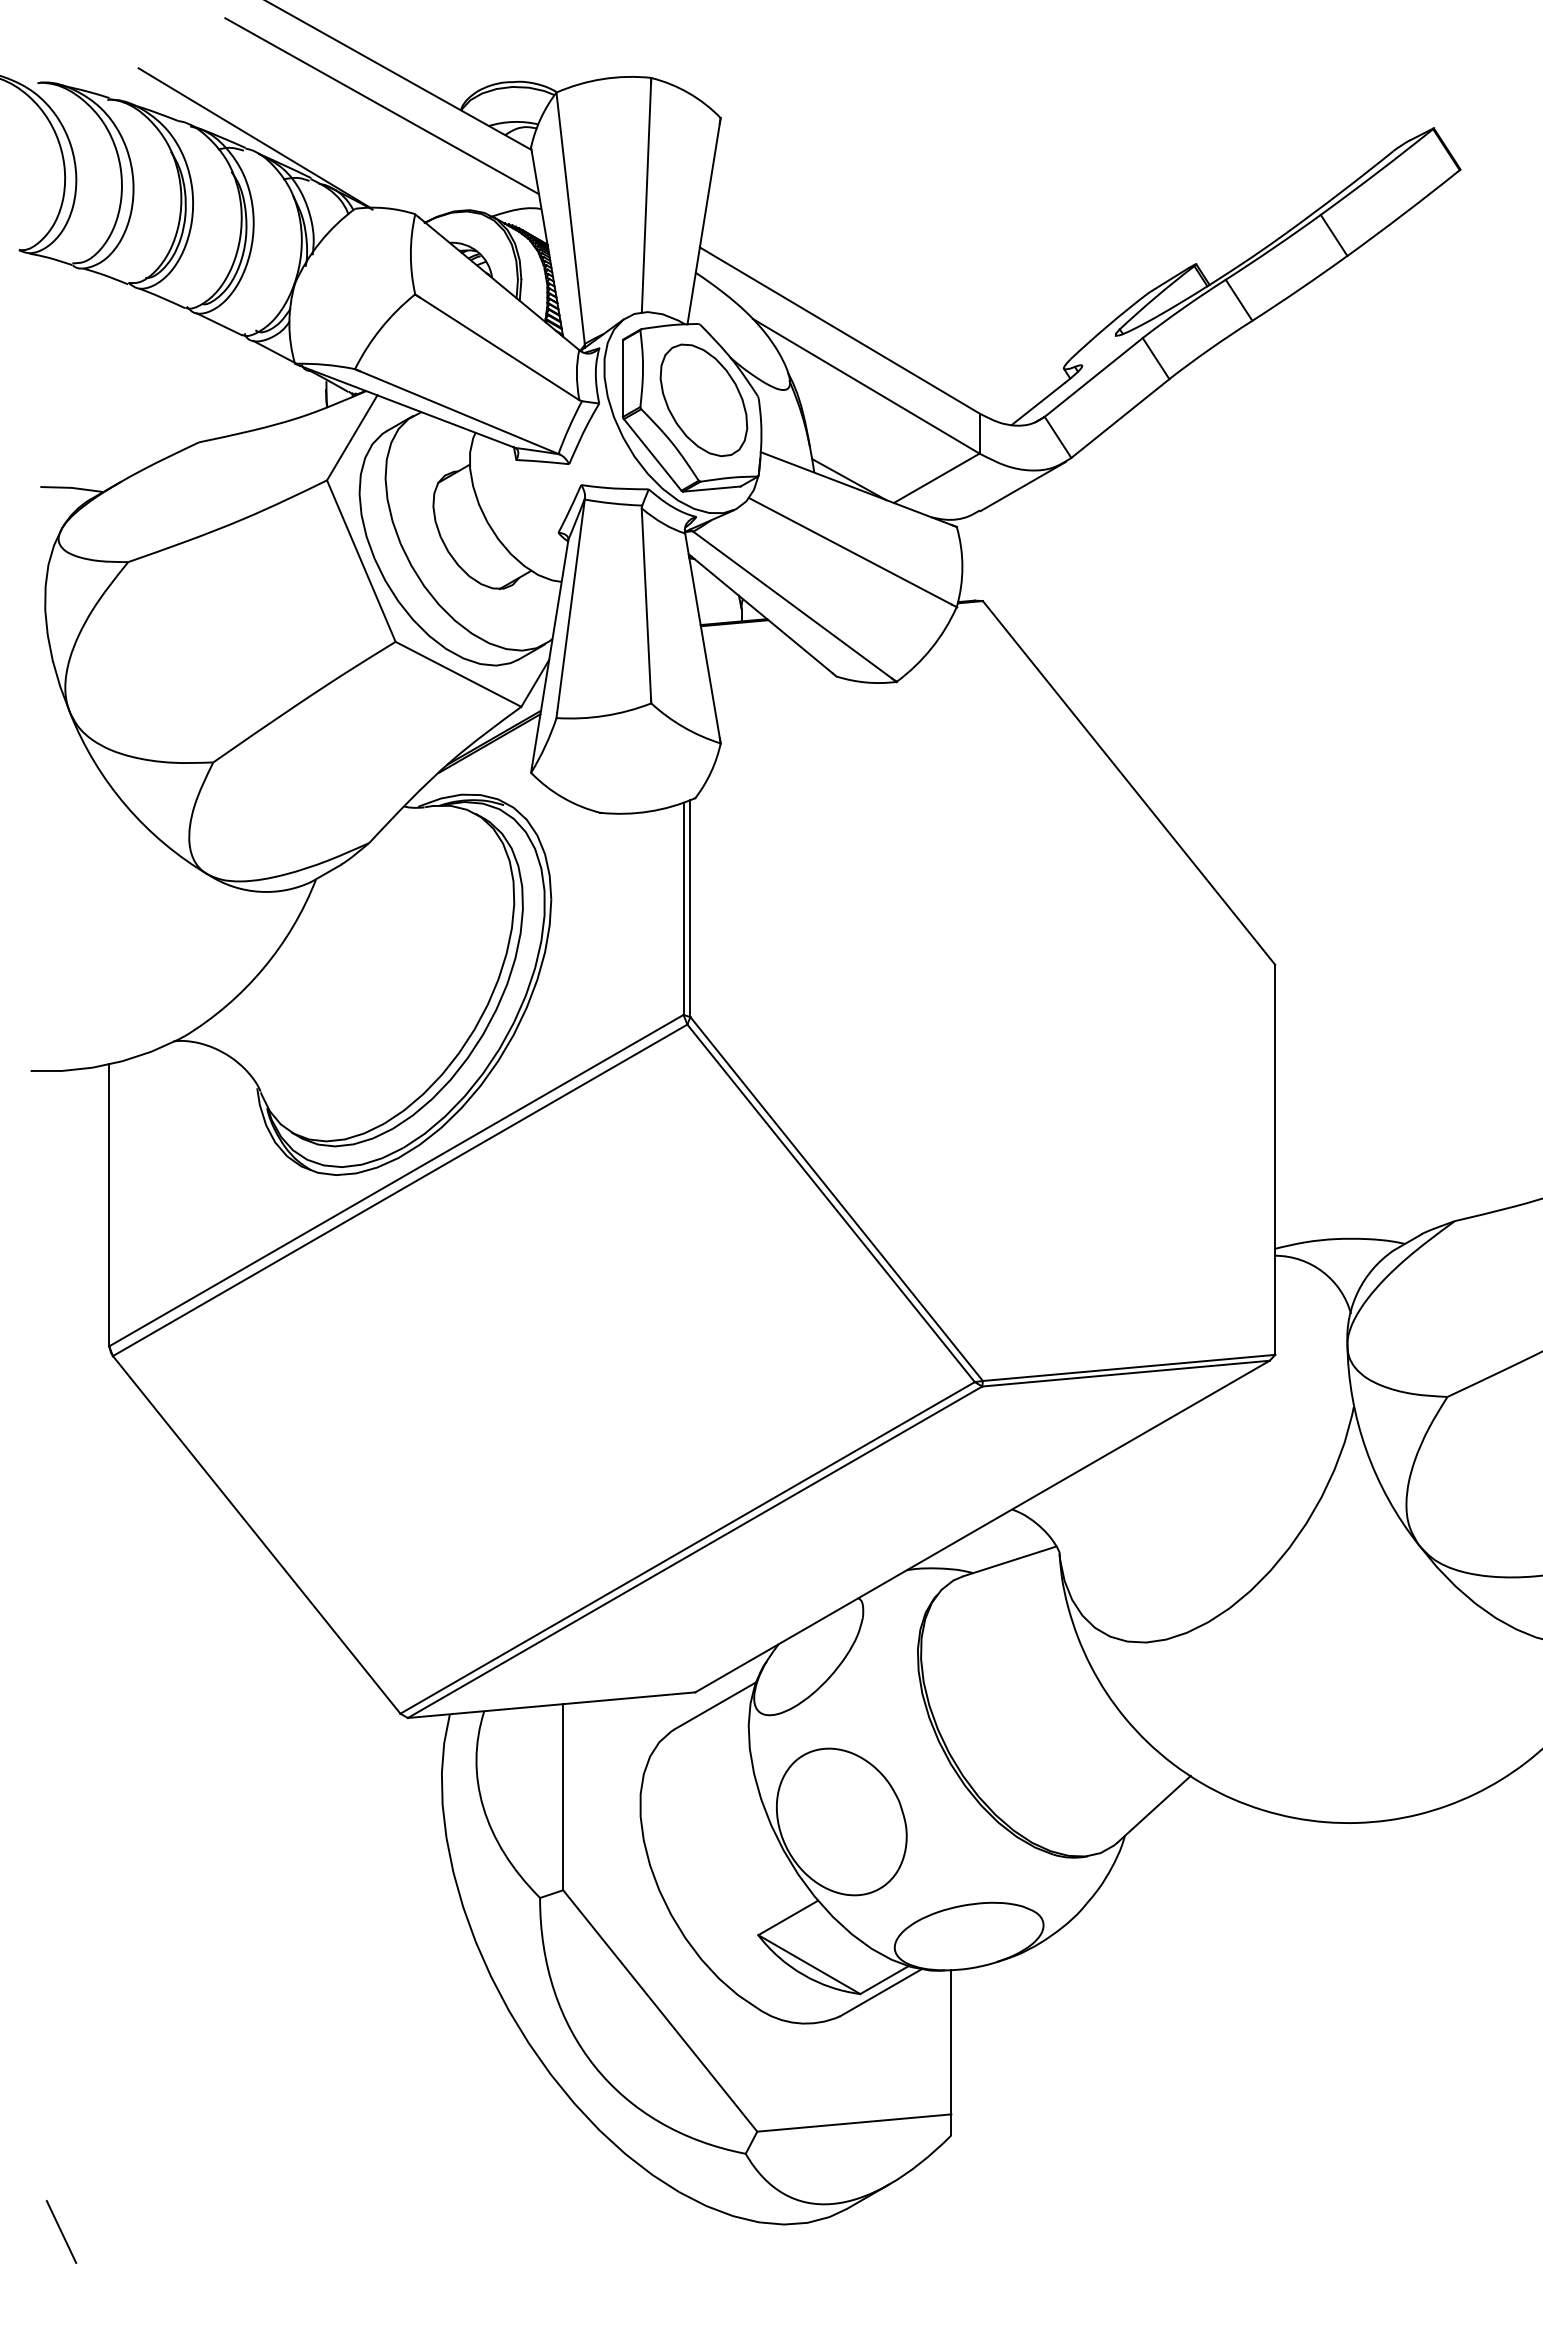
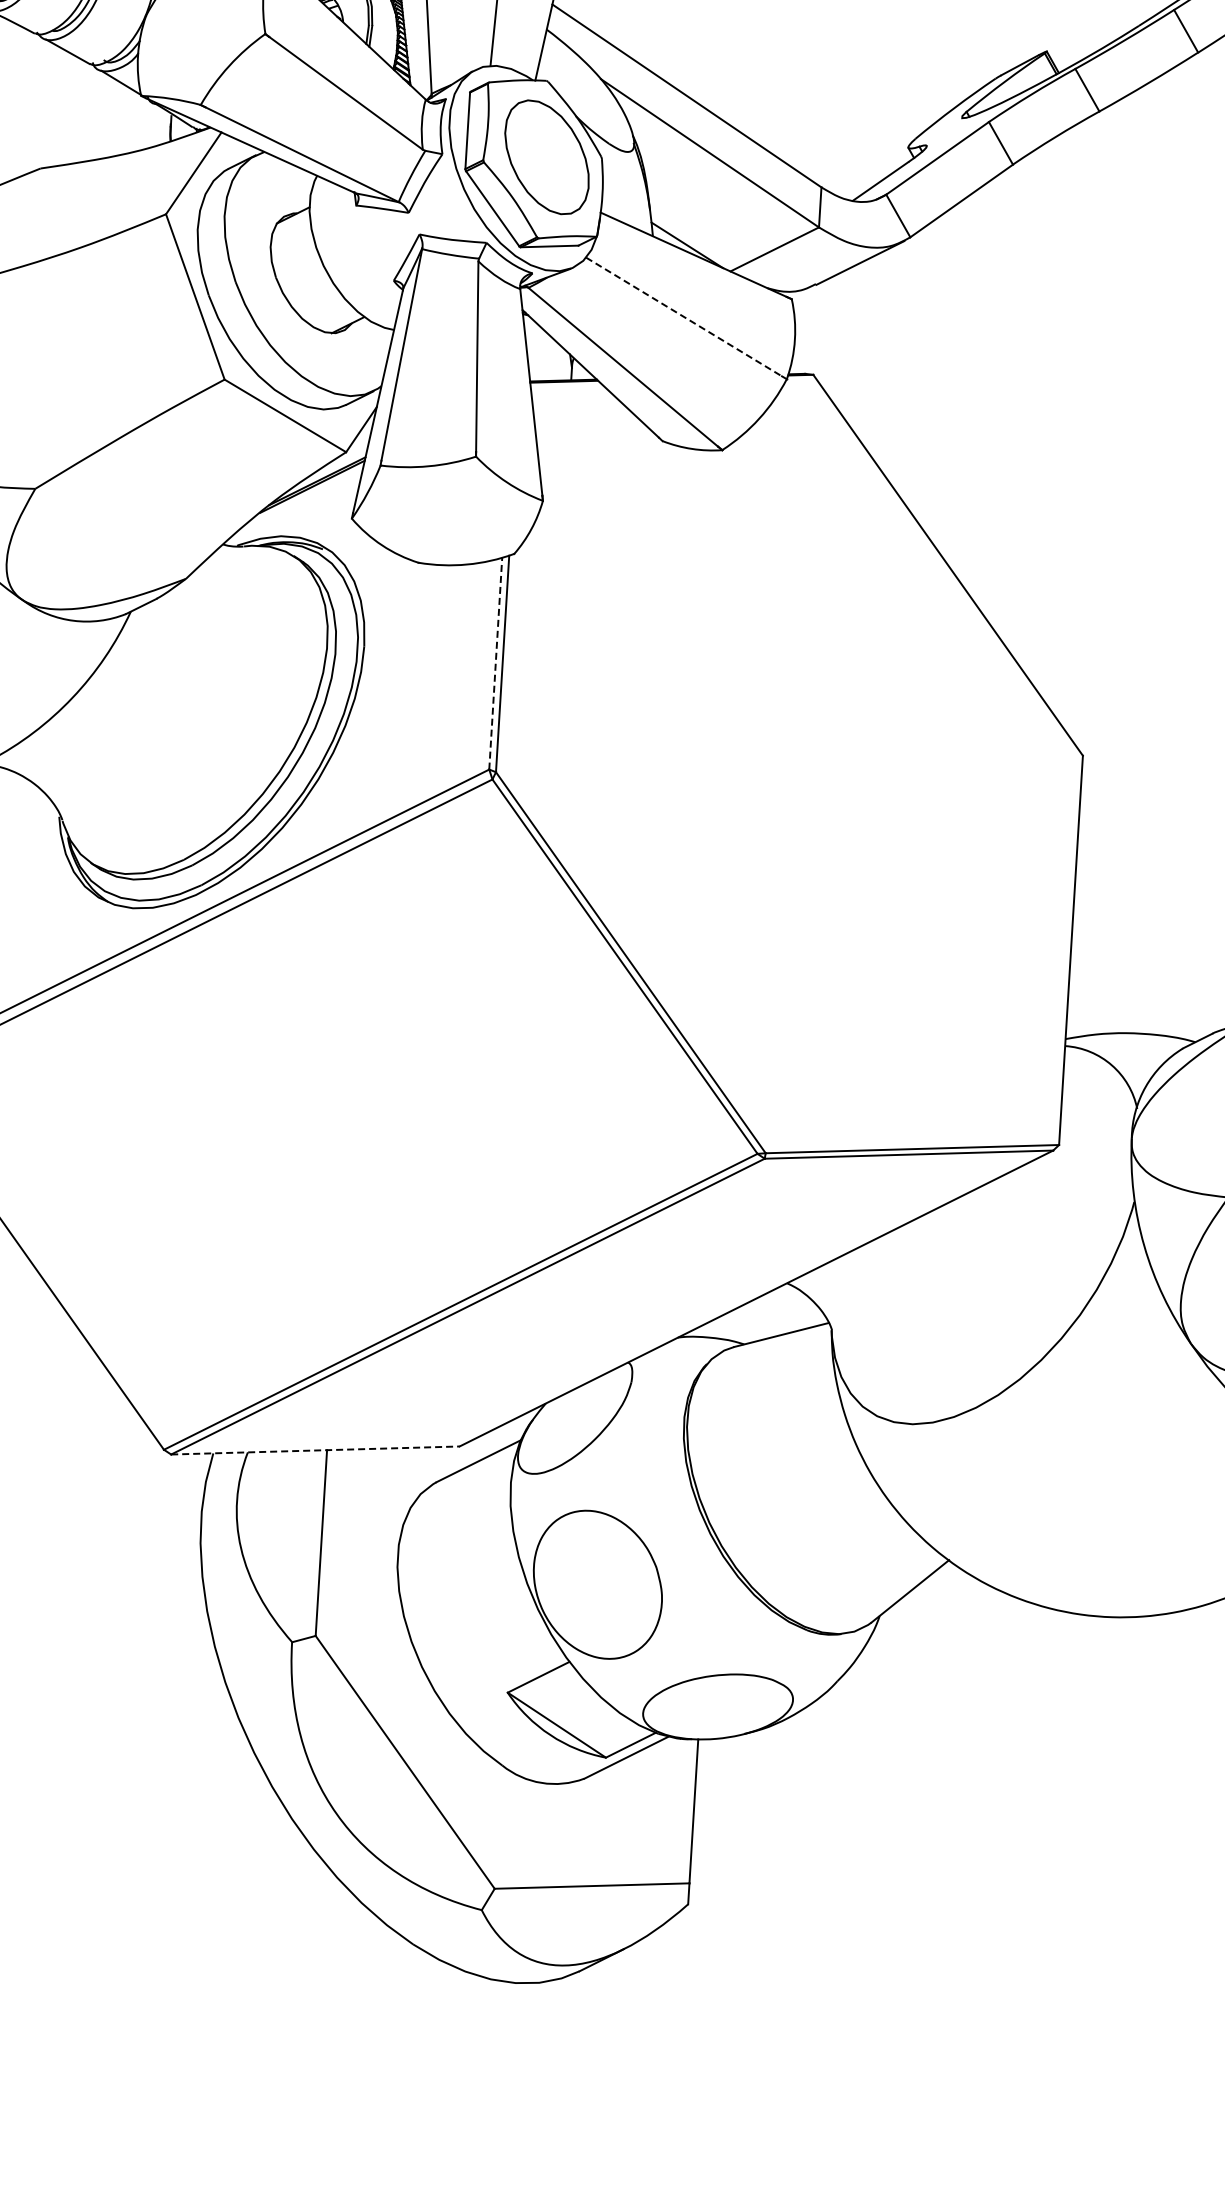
line: (850, 551) -> (684, 317), solid -> dashed
line: (683, 908) -> (495, 663), solid -> dashed
line: (552, 1705) -> (316, 1450), solid -> dashed

